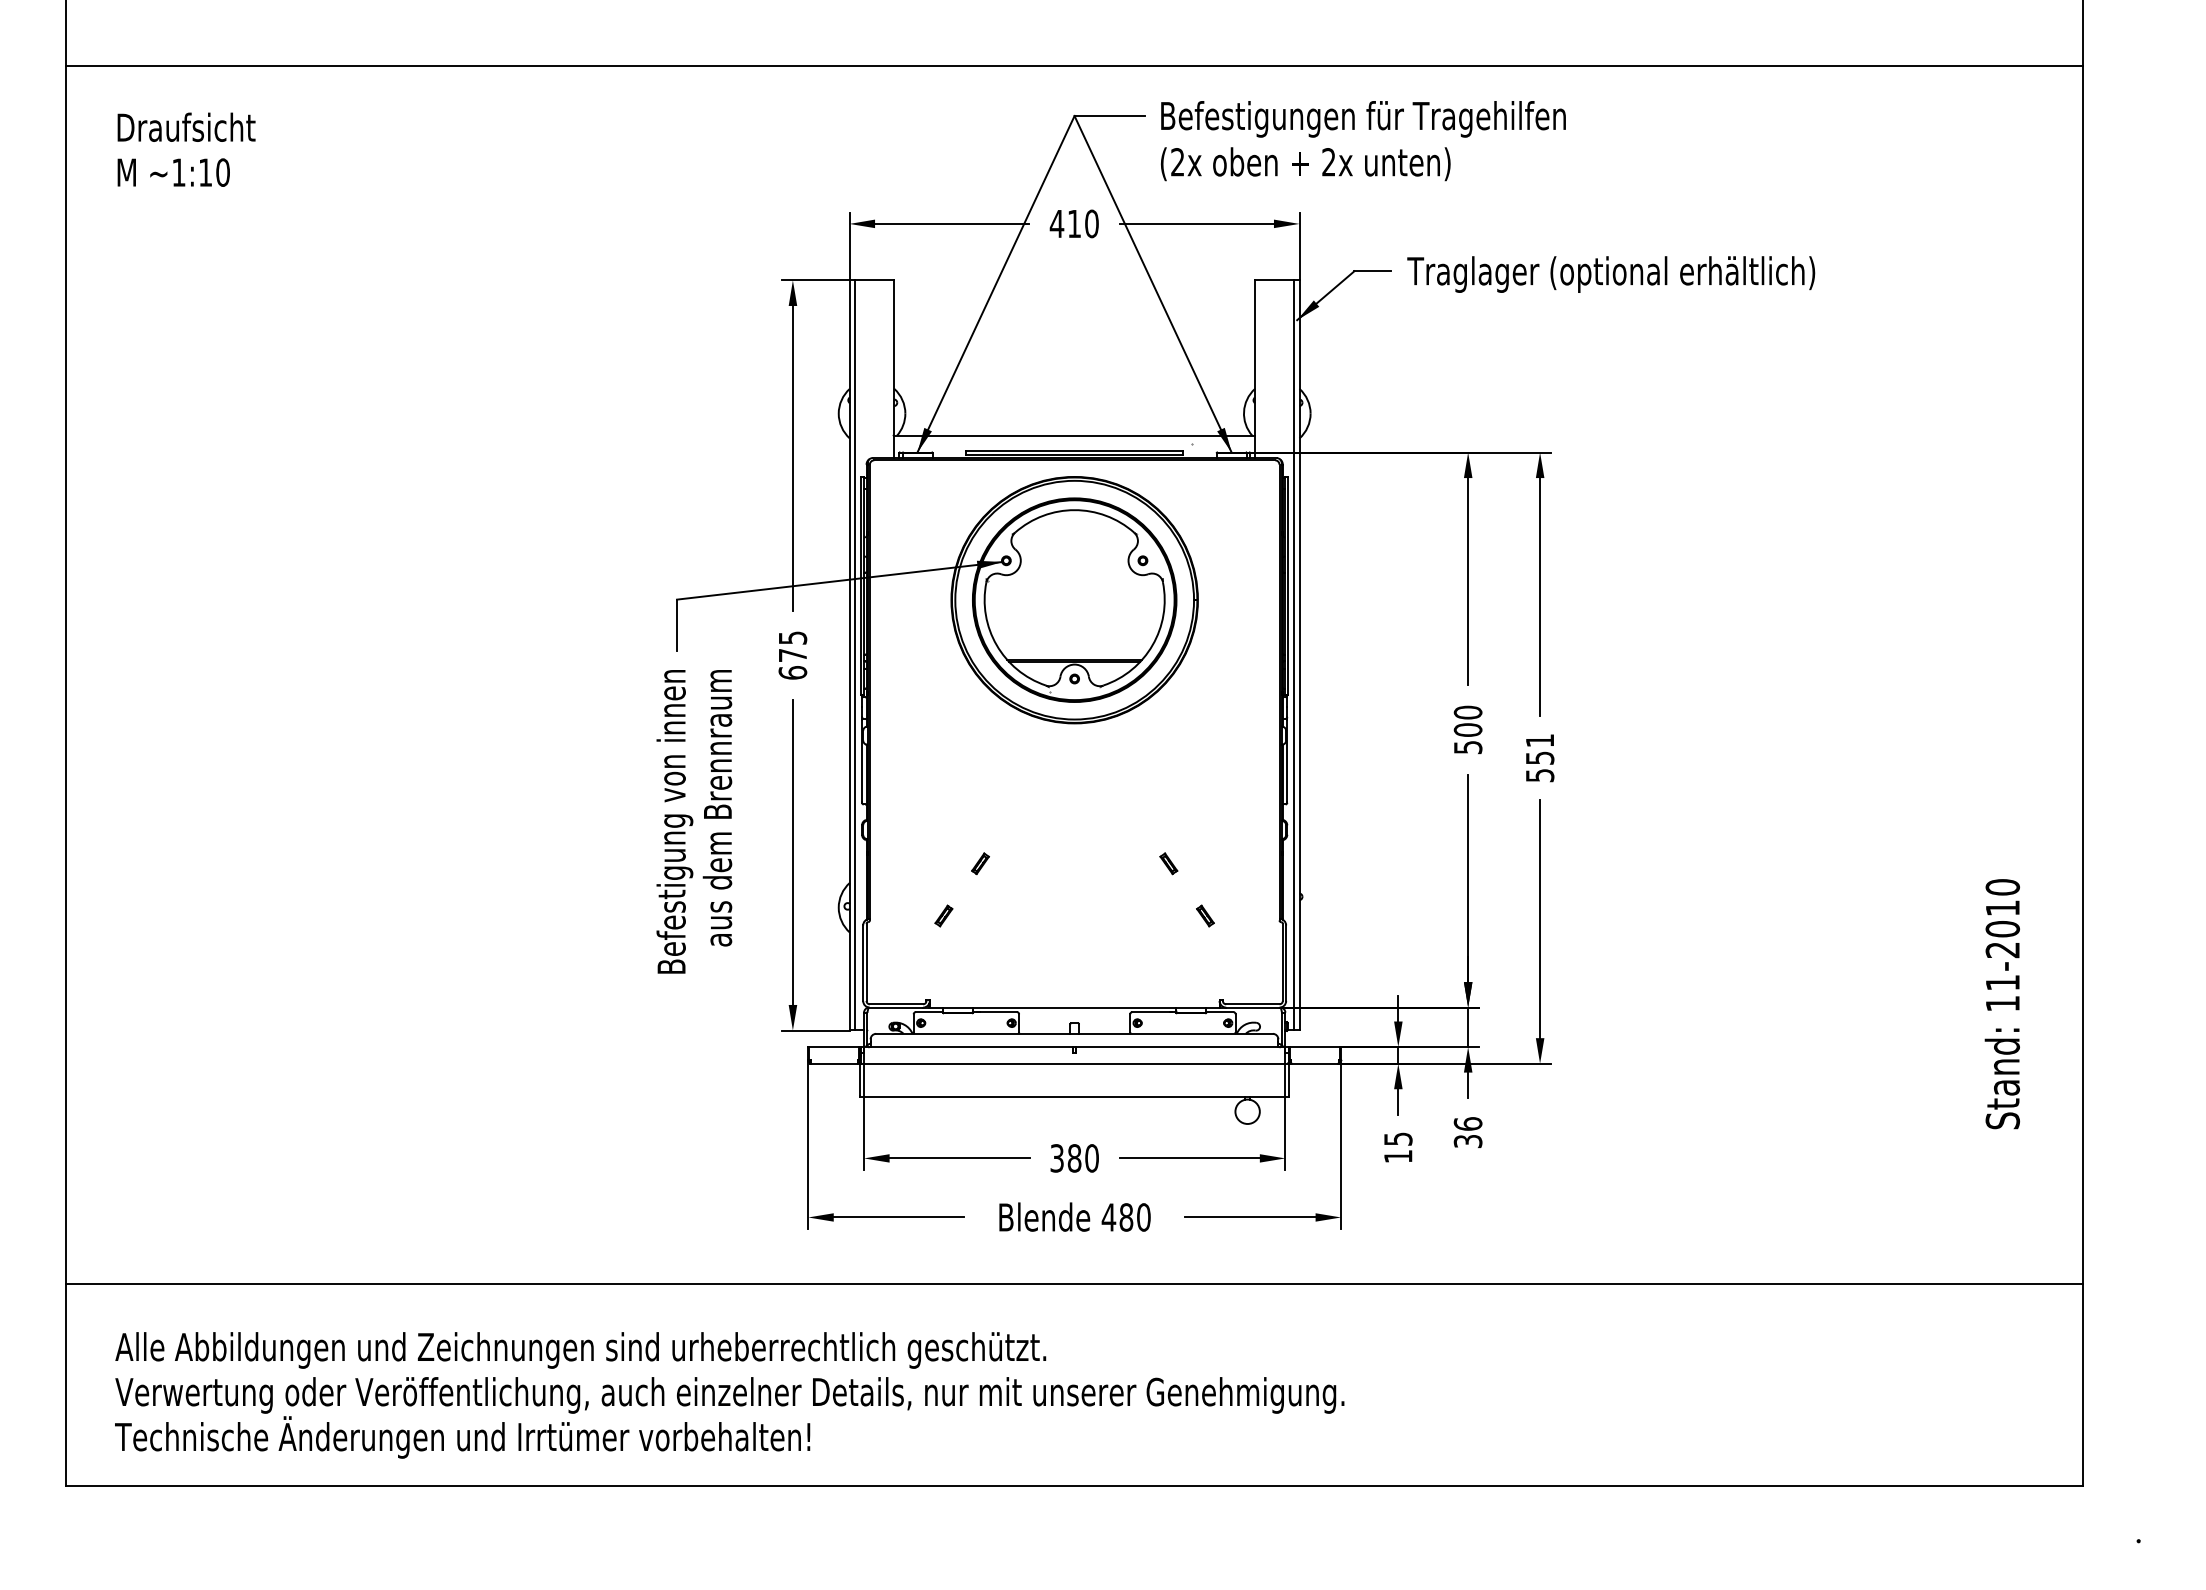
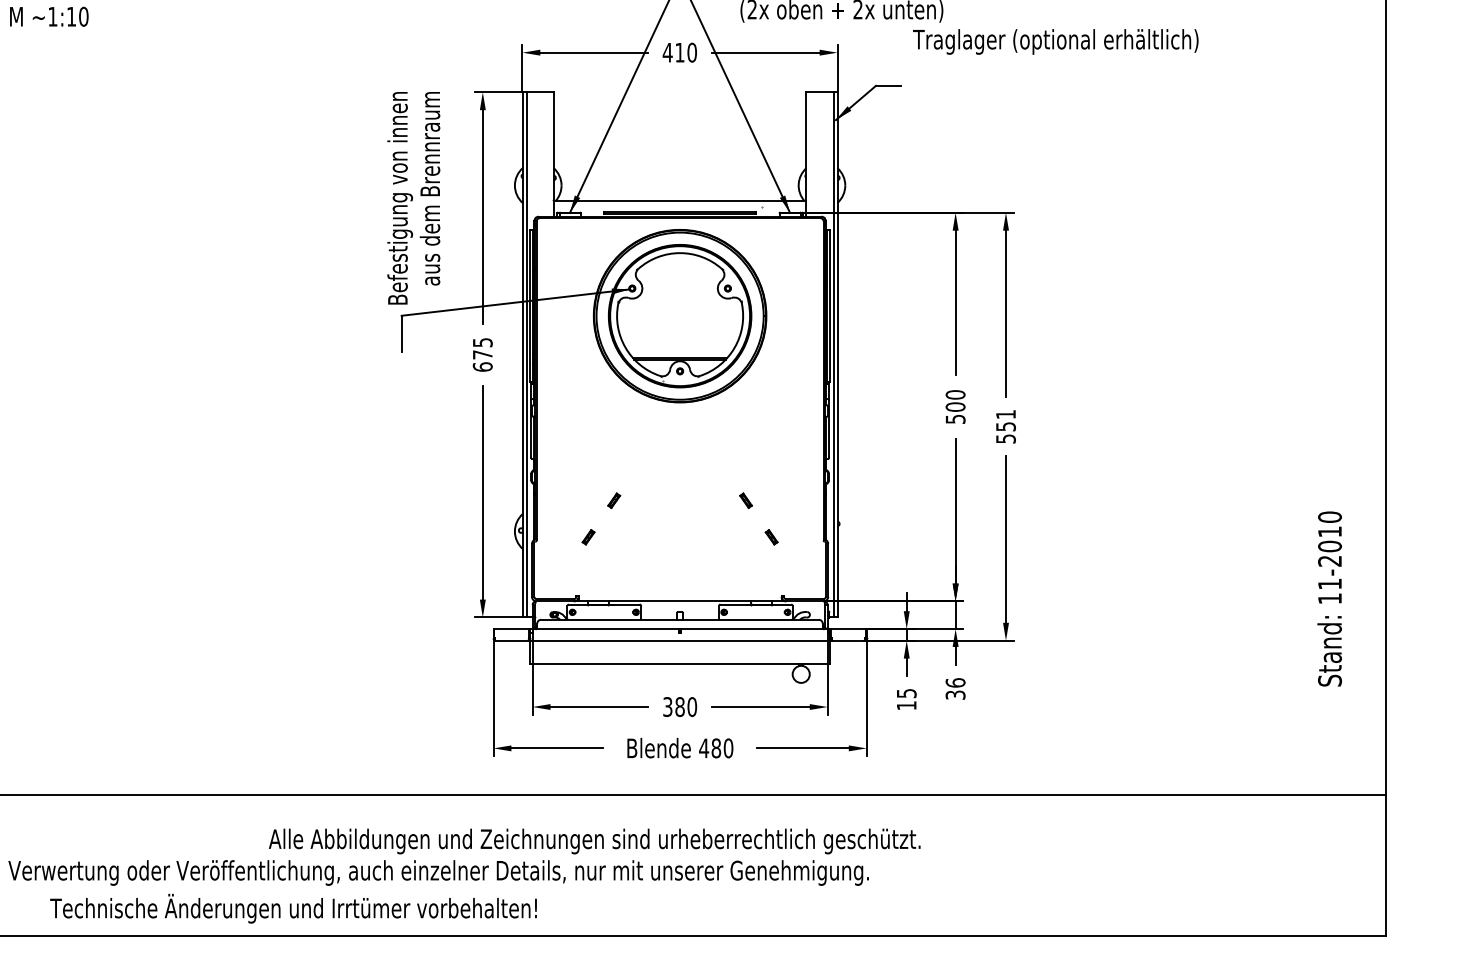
text: (1611, 274) -> (1055, 41), moved
text: (694, 821) -> (413, 198), moved
text: (580, 1350) -> (594, 841), moved
text: (462, 1437) -> (293, 908), moved

